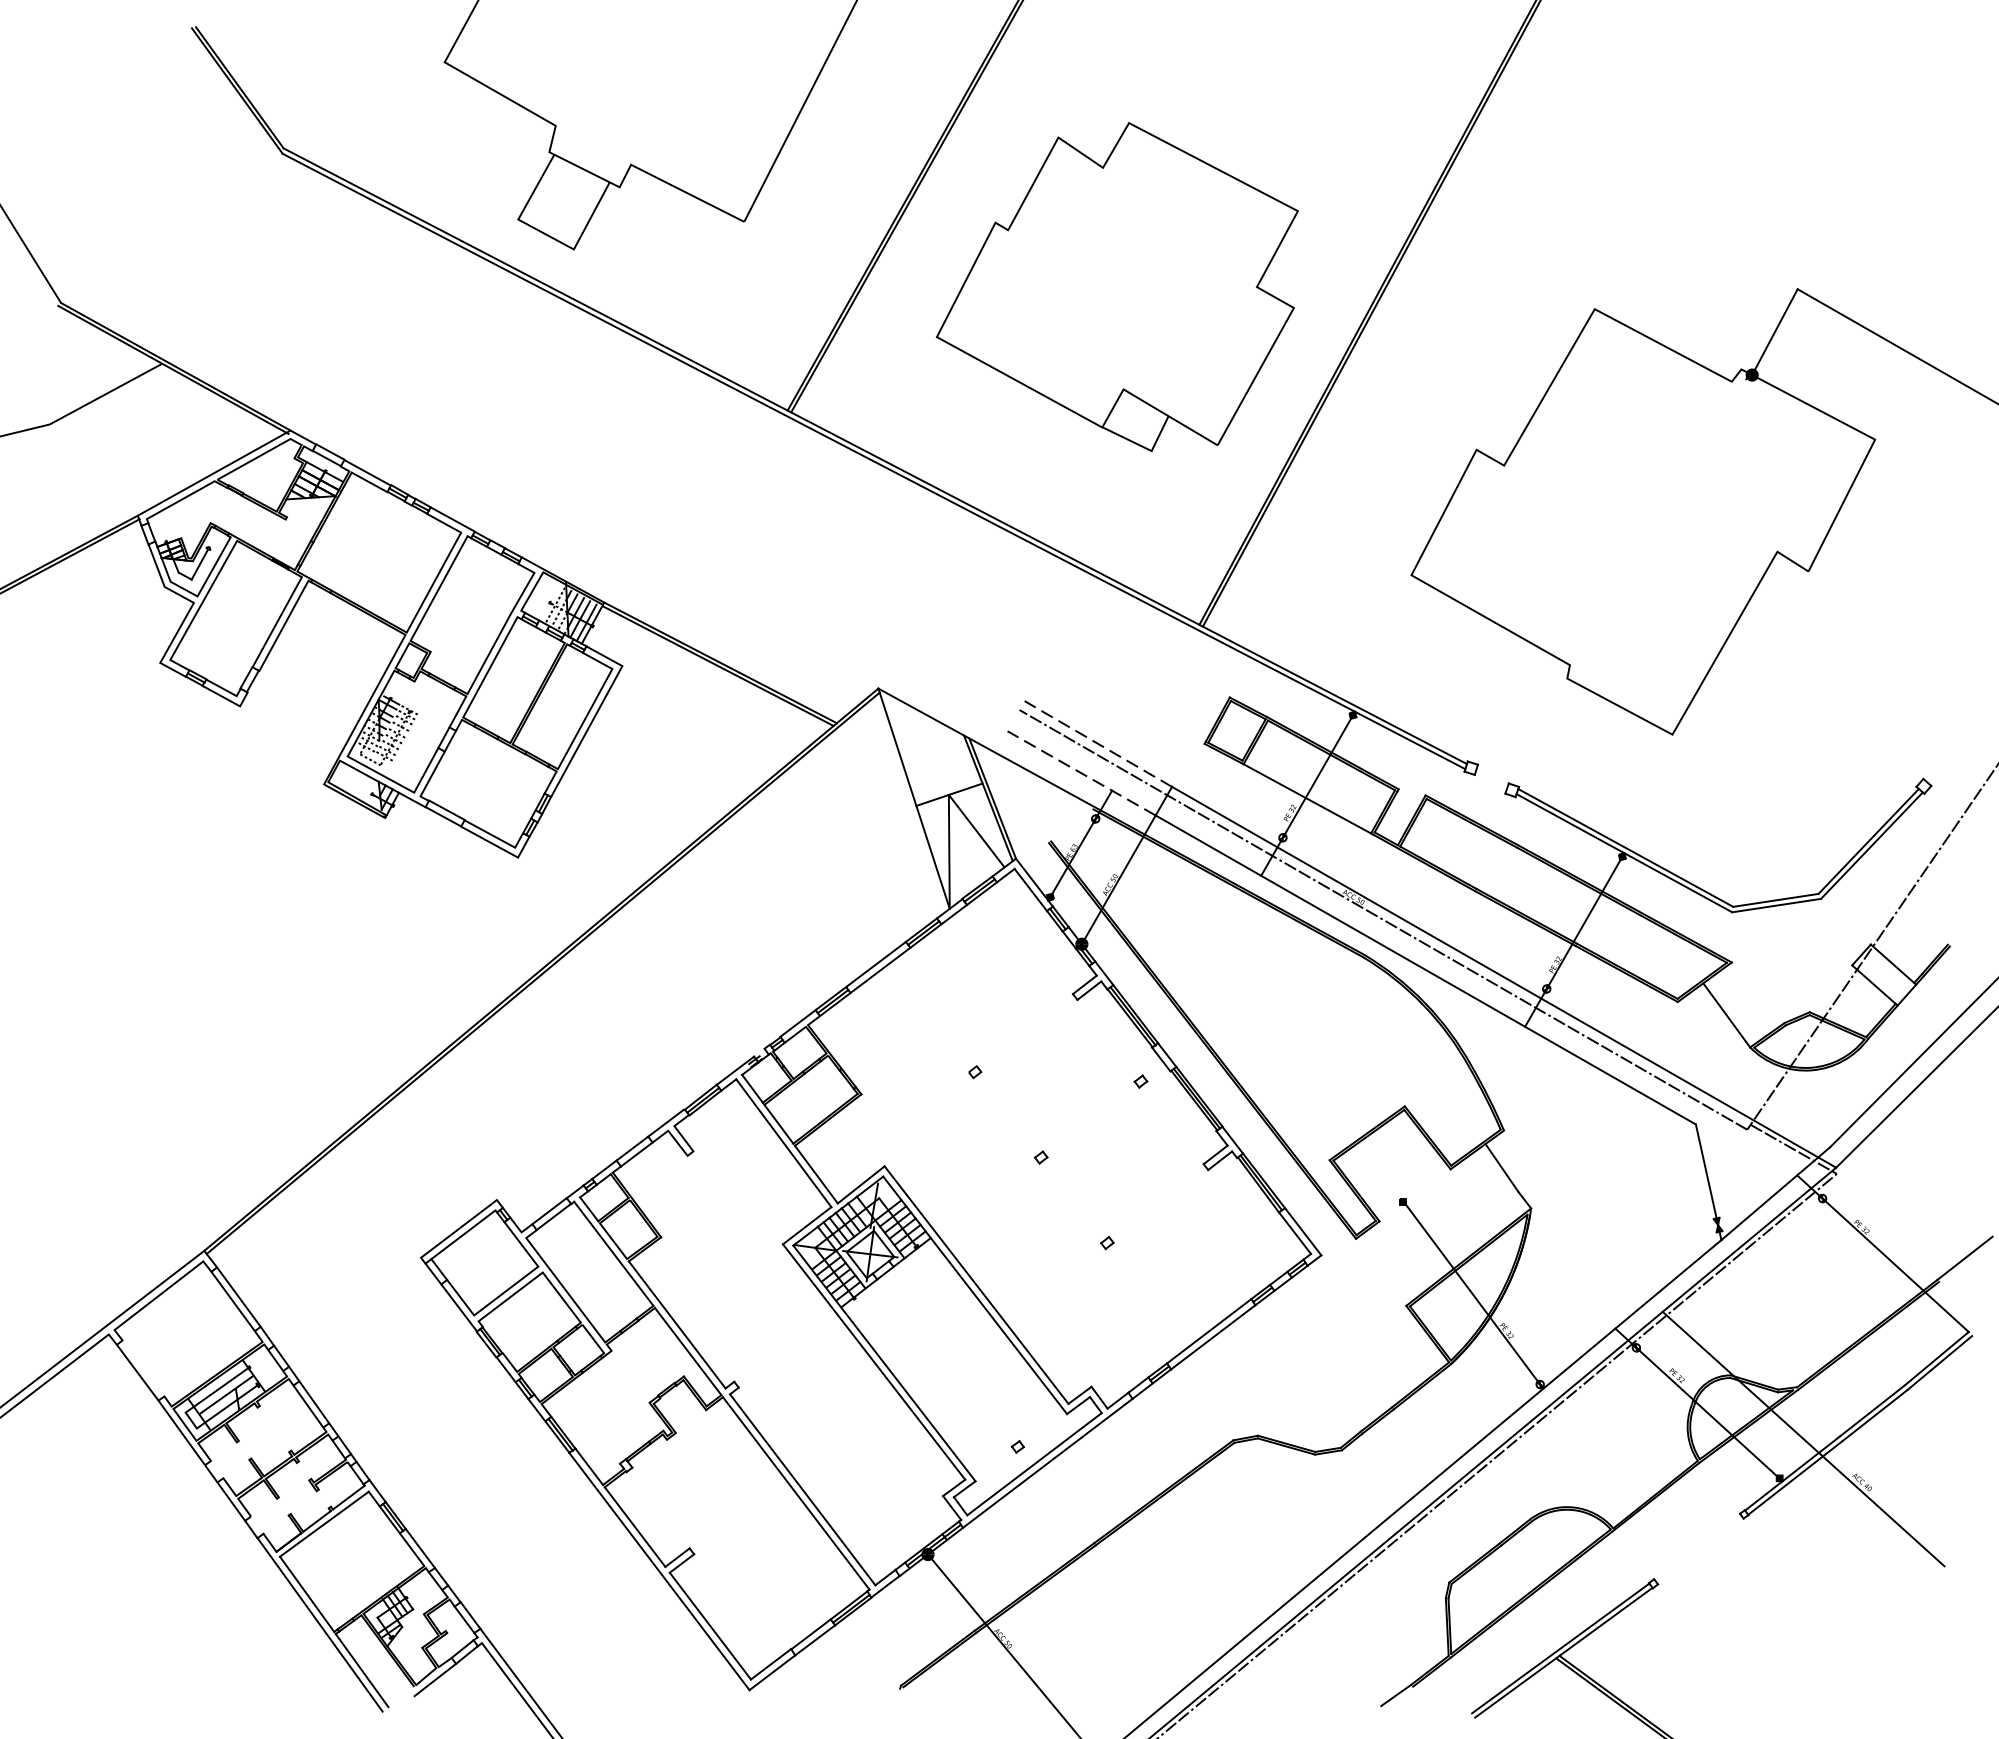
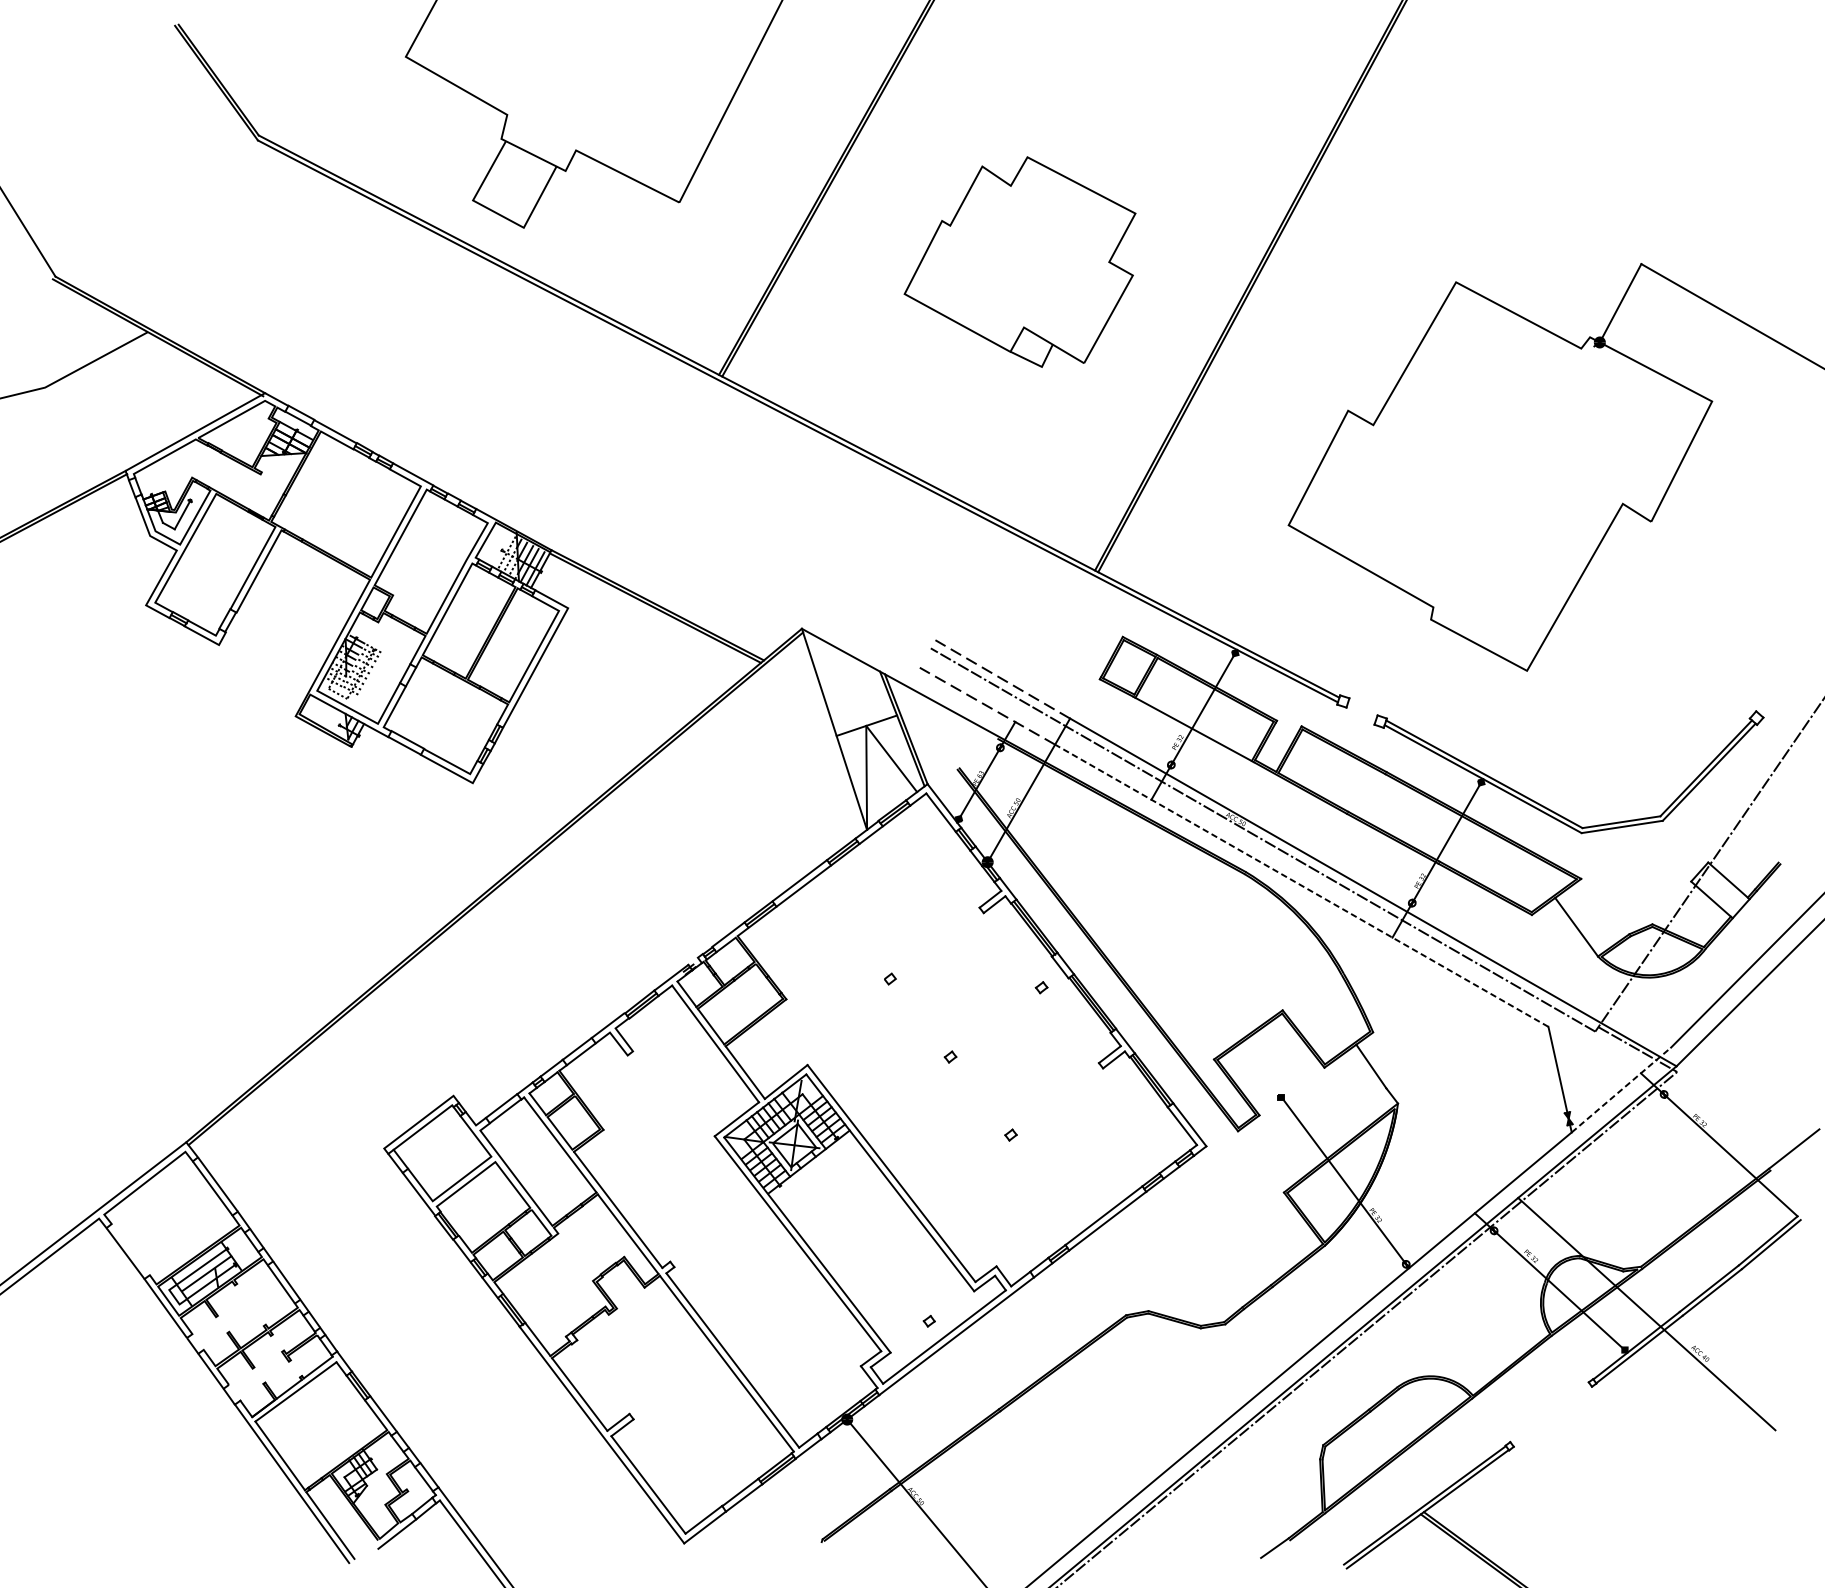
part: (1116, 286) -> (1019, 261), size x0.7
line: (1425, 969) -> (1301, 885), solid -> dashed
line: (1775, 1193) -> (1621, 1089), solid -> dashed

